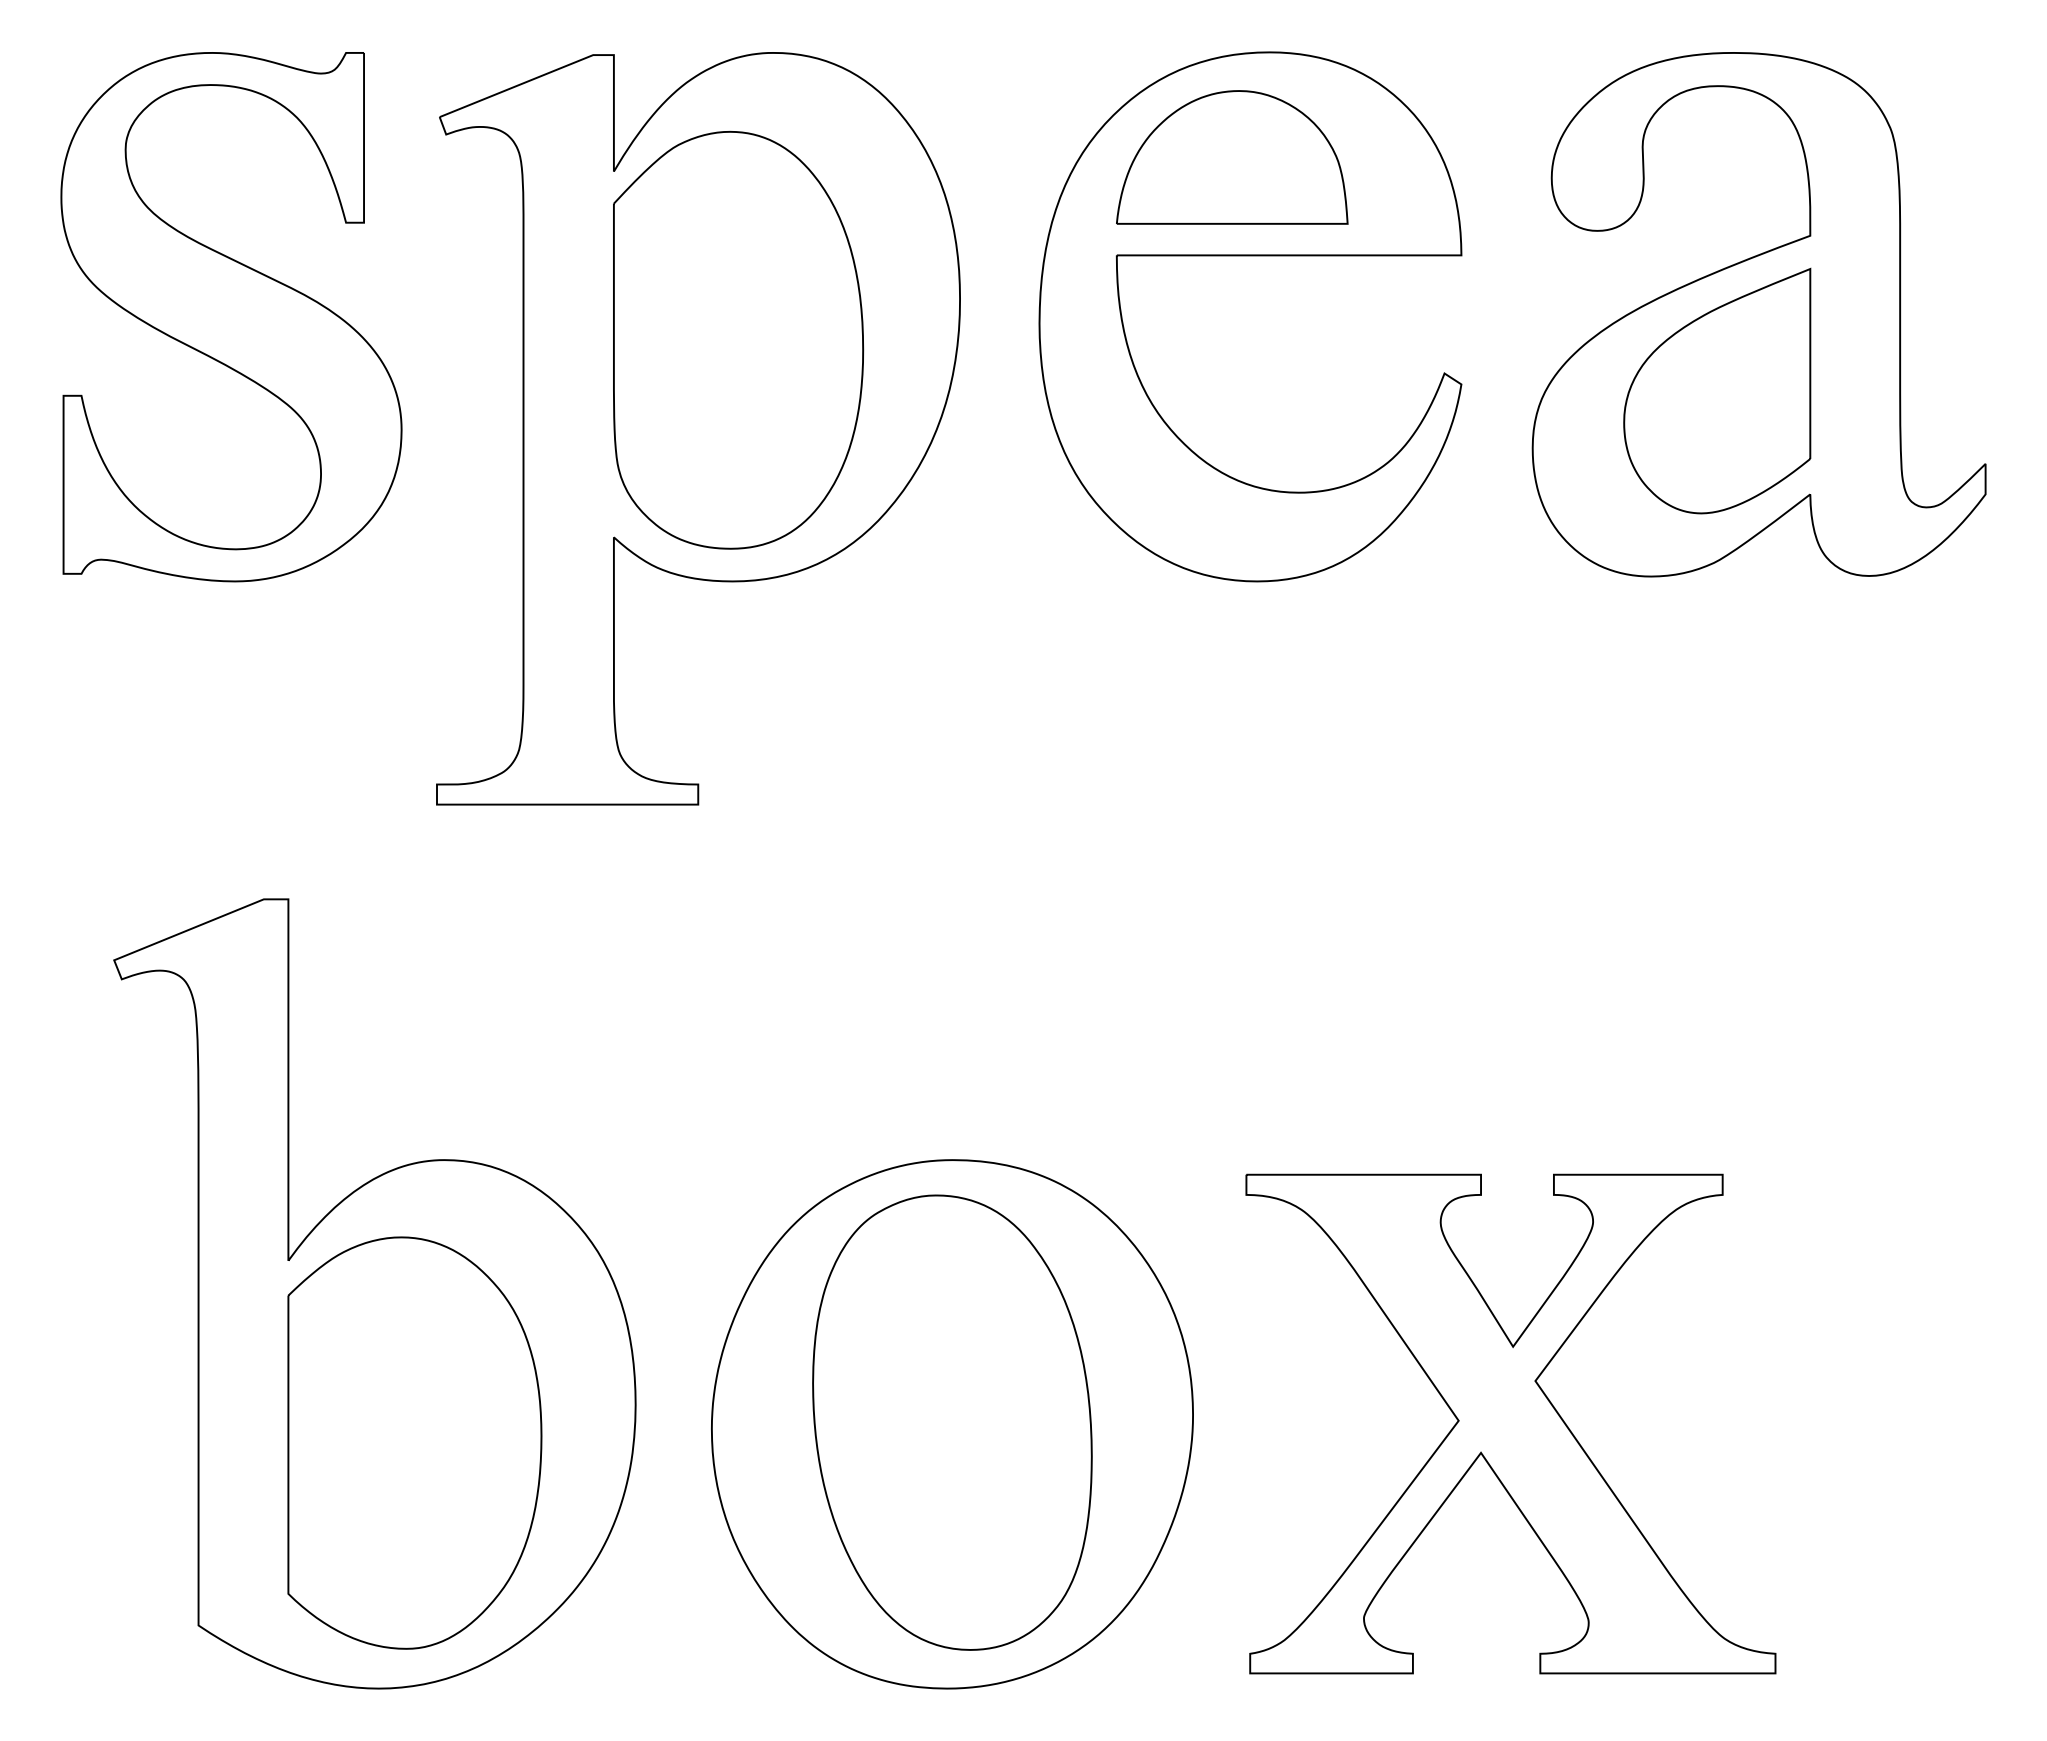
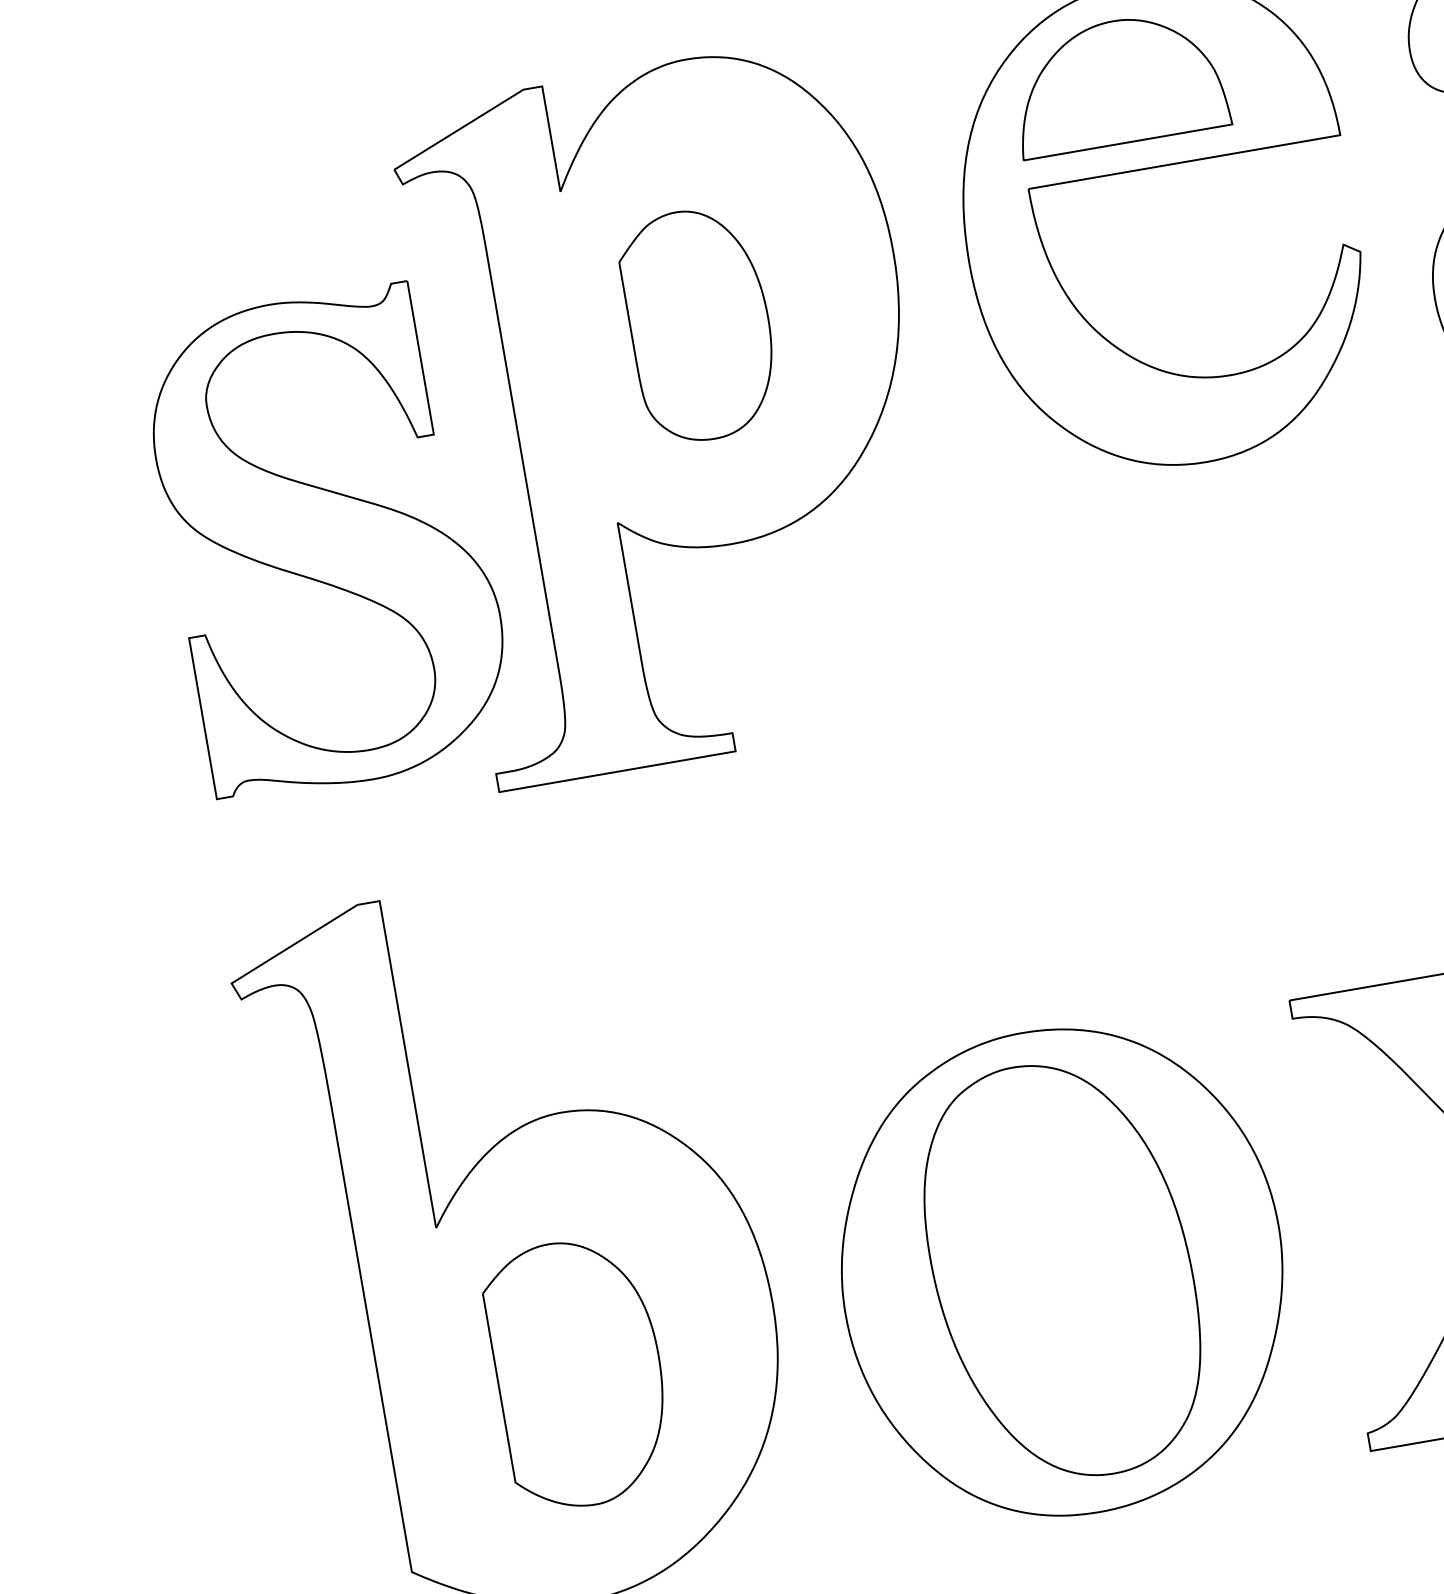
part: (231, 317) -> (328, 541), moved
part: (738, 339) -> (699, 324), size x0.6
part: (414, 1442) -> (578, 1372), size x0.7

